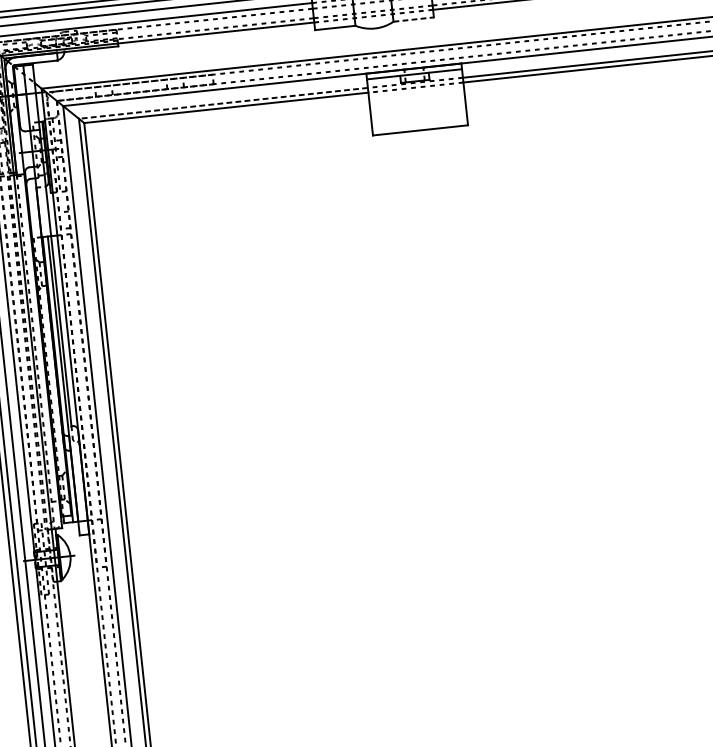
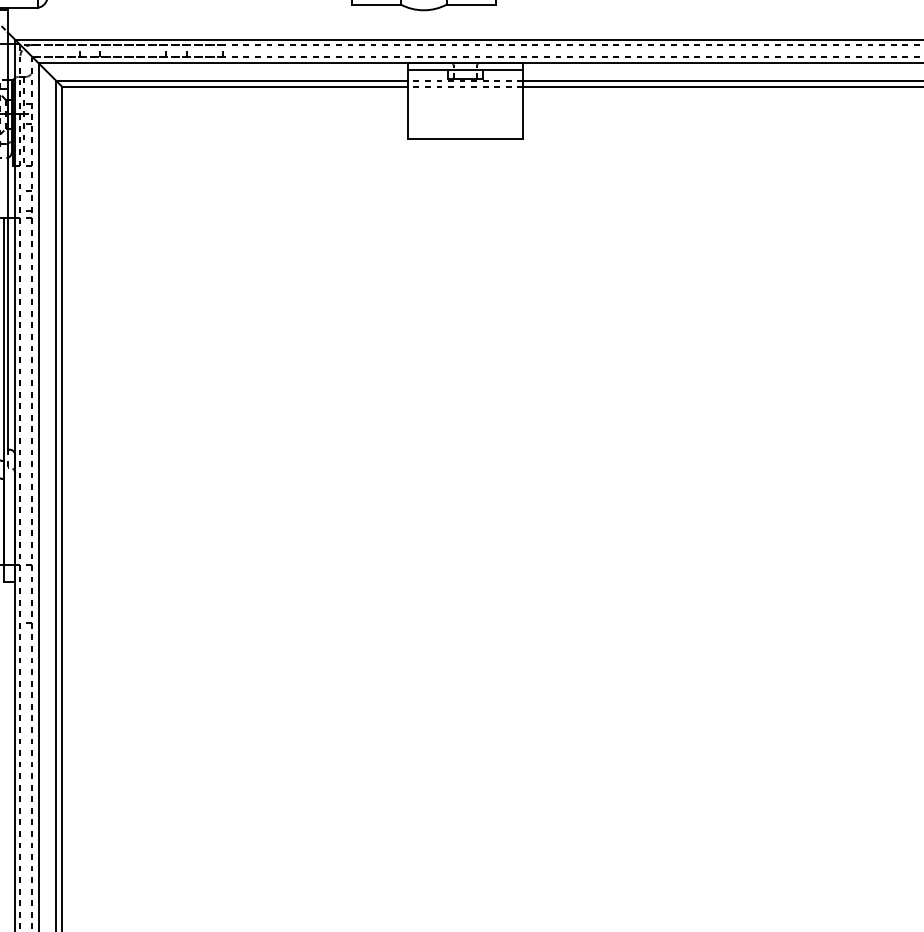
line: (413, 19) -> (471, 4), dashed -> solid
line: (223, 103) -> (231, 80), dashed -> solid

